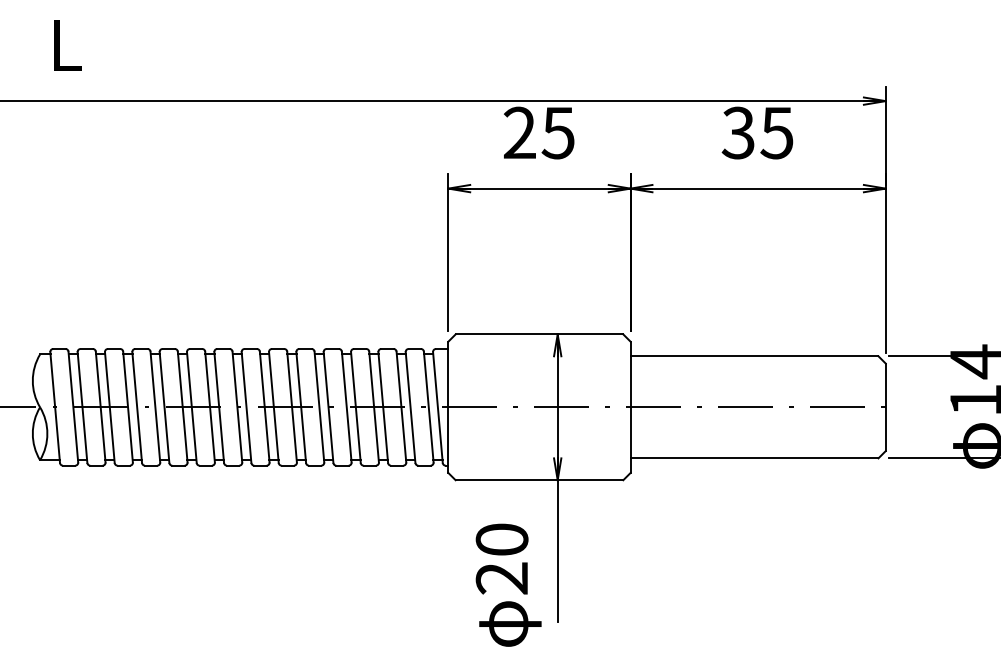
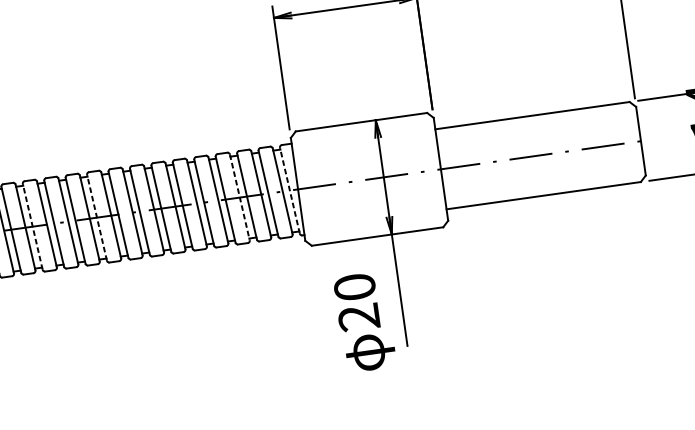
line: (109, 407) -> (32, 226), solid -> dashed
line: (191, 407) -> (96, 217), solid -> dashed
line: (374, 407) -> (240, 197), solid -> dashed
line: (437, 407) -> (289, 190), solid -> dashed

